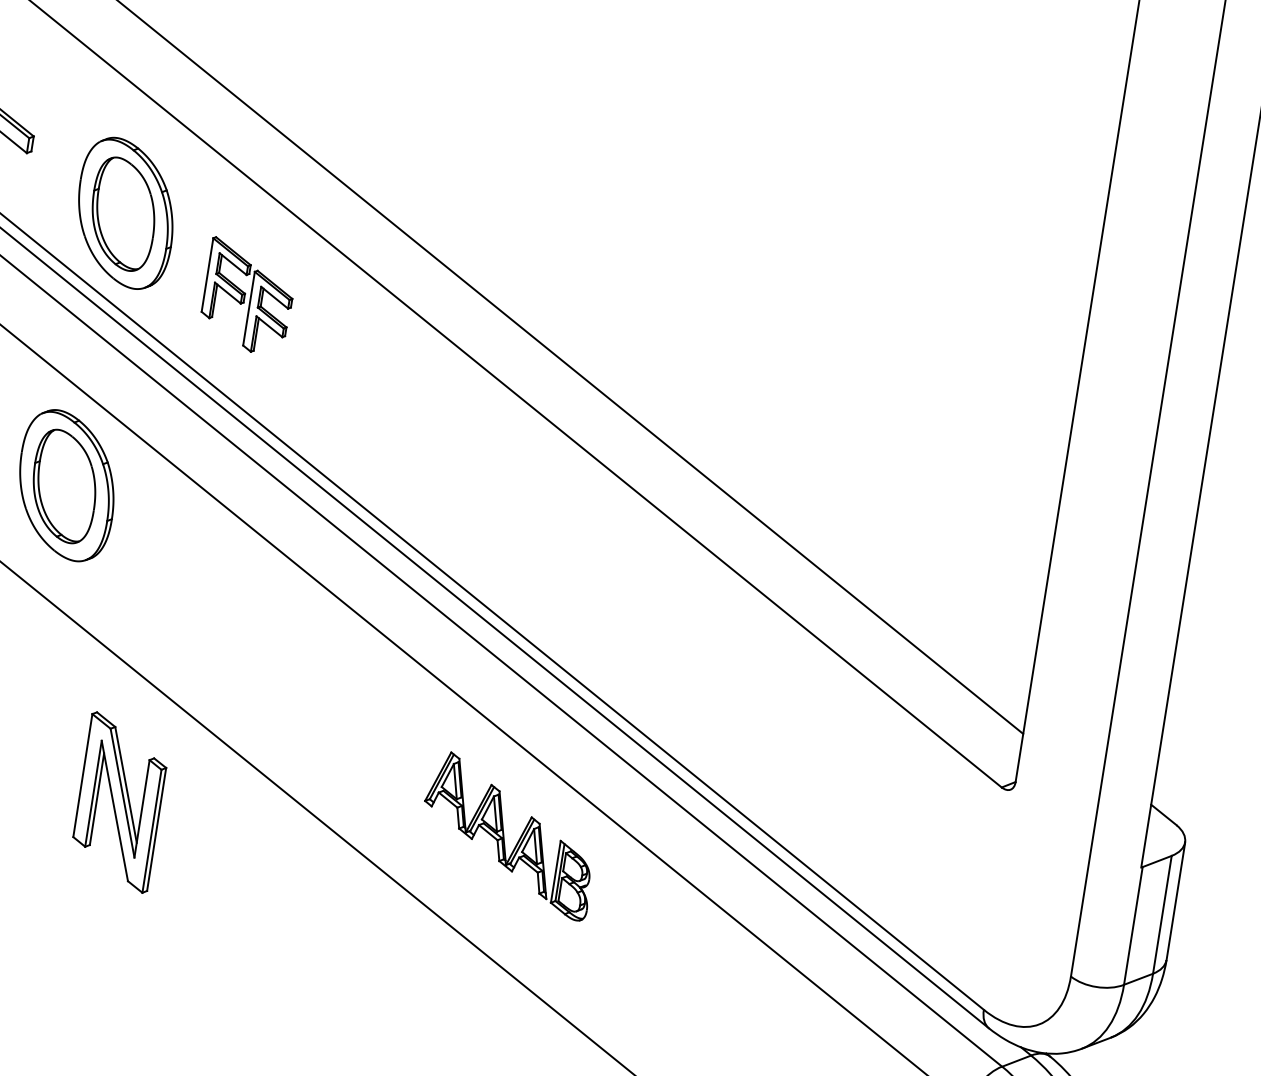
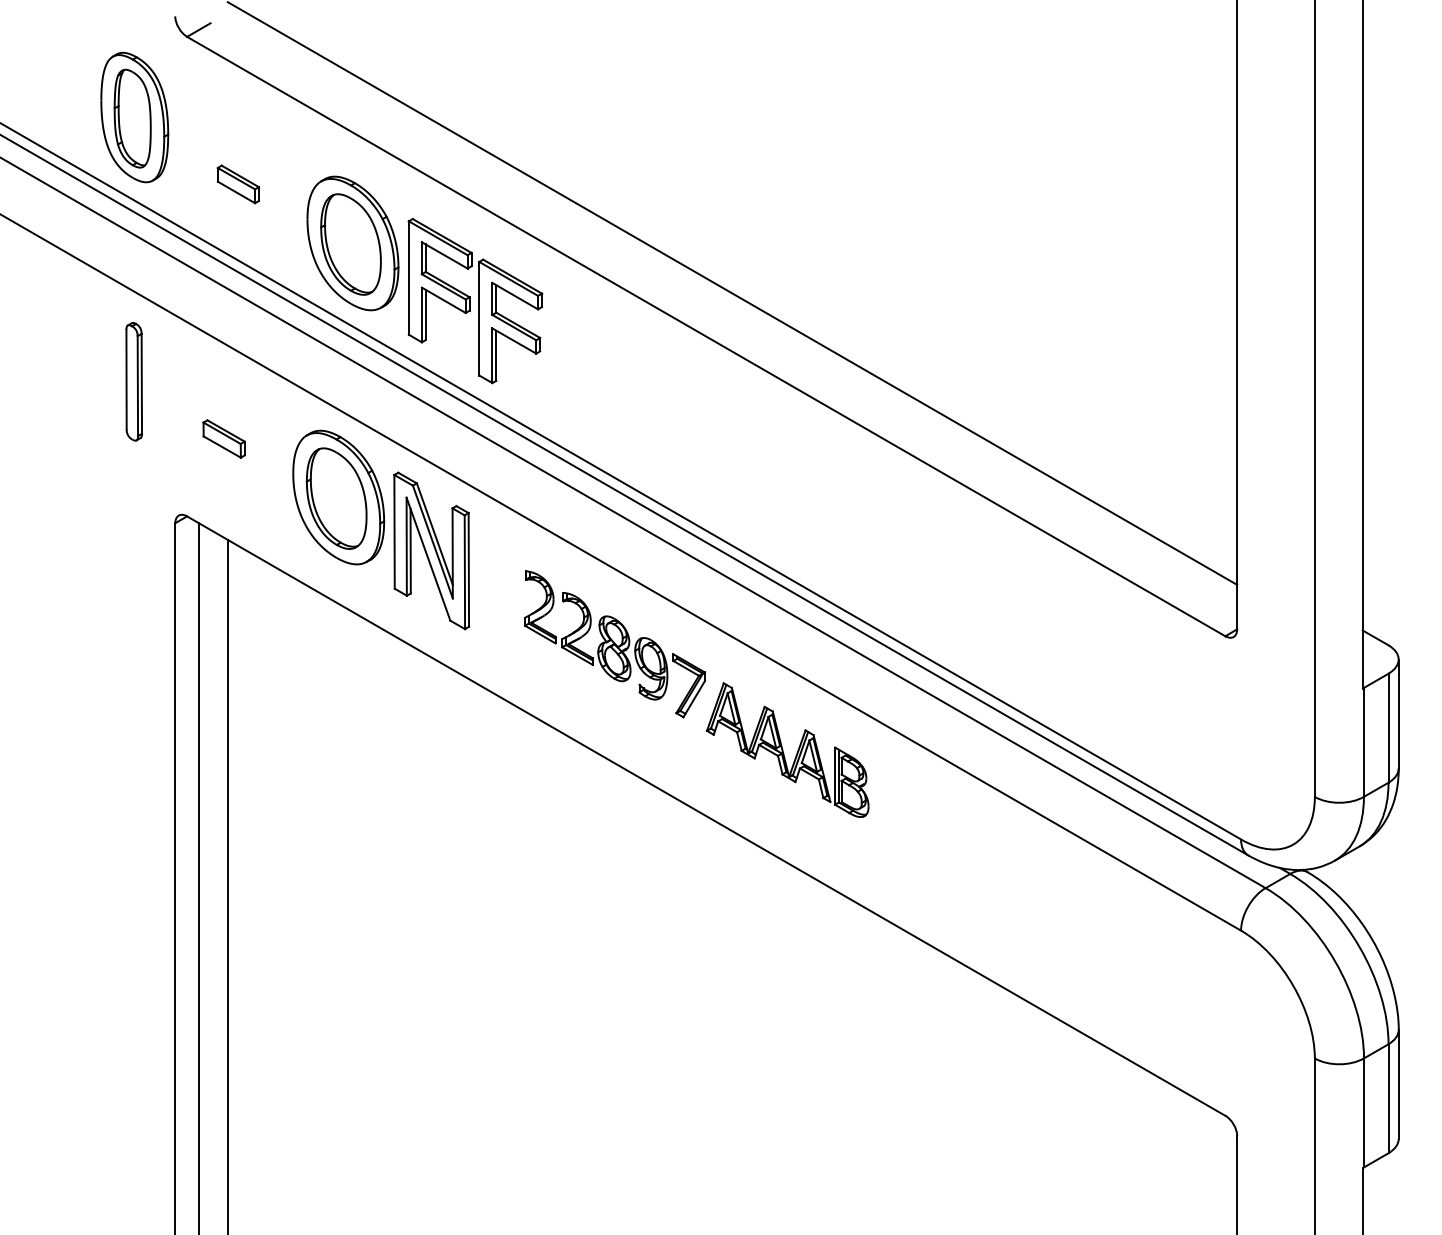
part: (248, 297) -> (475, 301), size x1.67
part: (339, 691) -> (614, 644), added
part: (119, 802) -> (431, 550), moved

